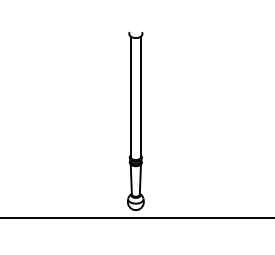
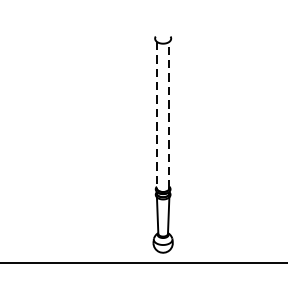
line: (140, 96) -> (168, 114), solid -> dashed
line: (130, 97) -> (156, 115), solid -> dashed

